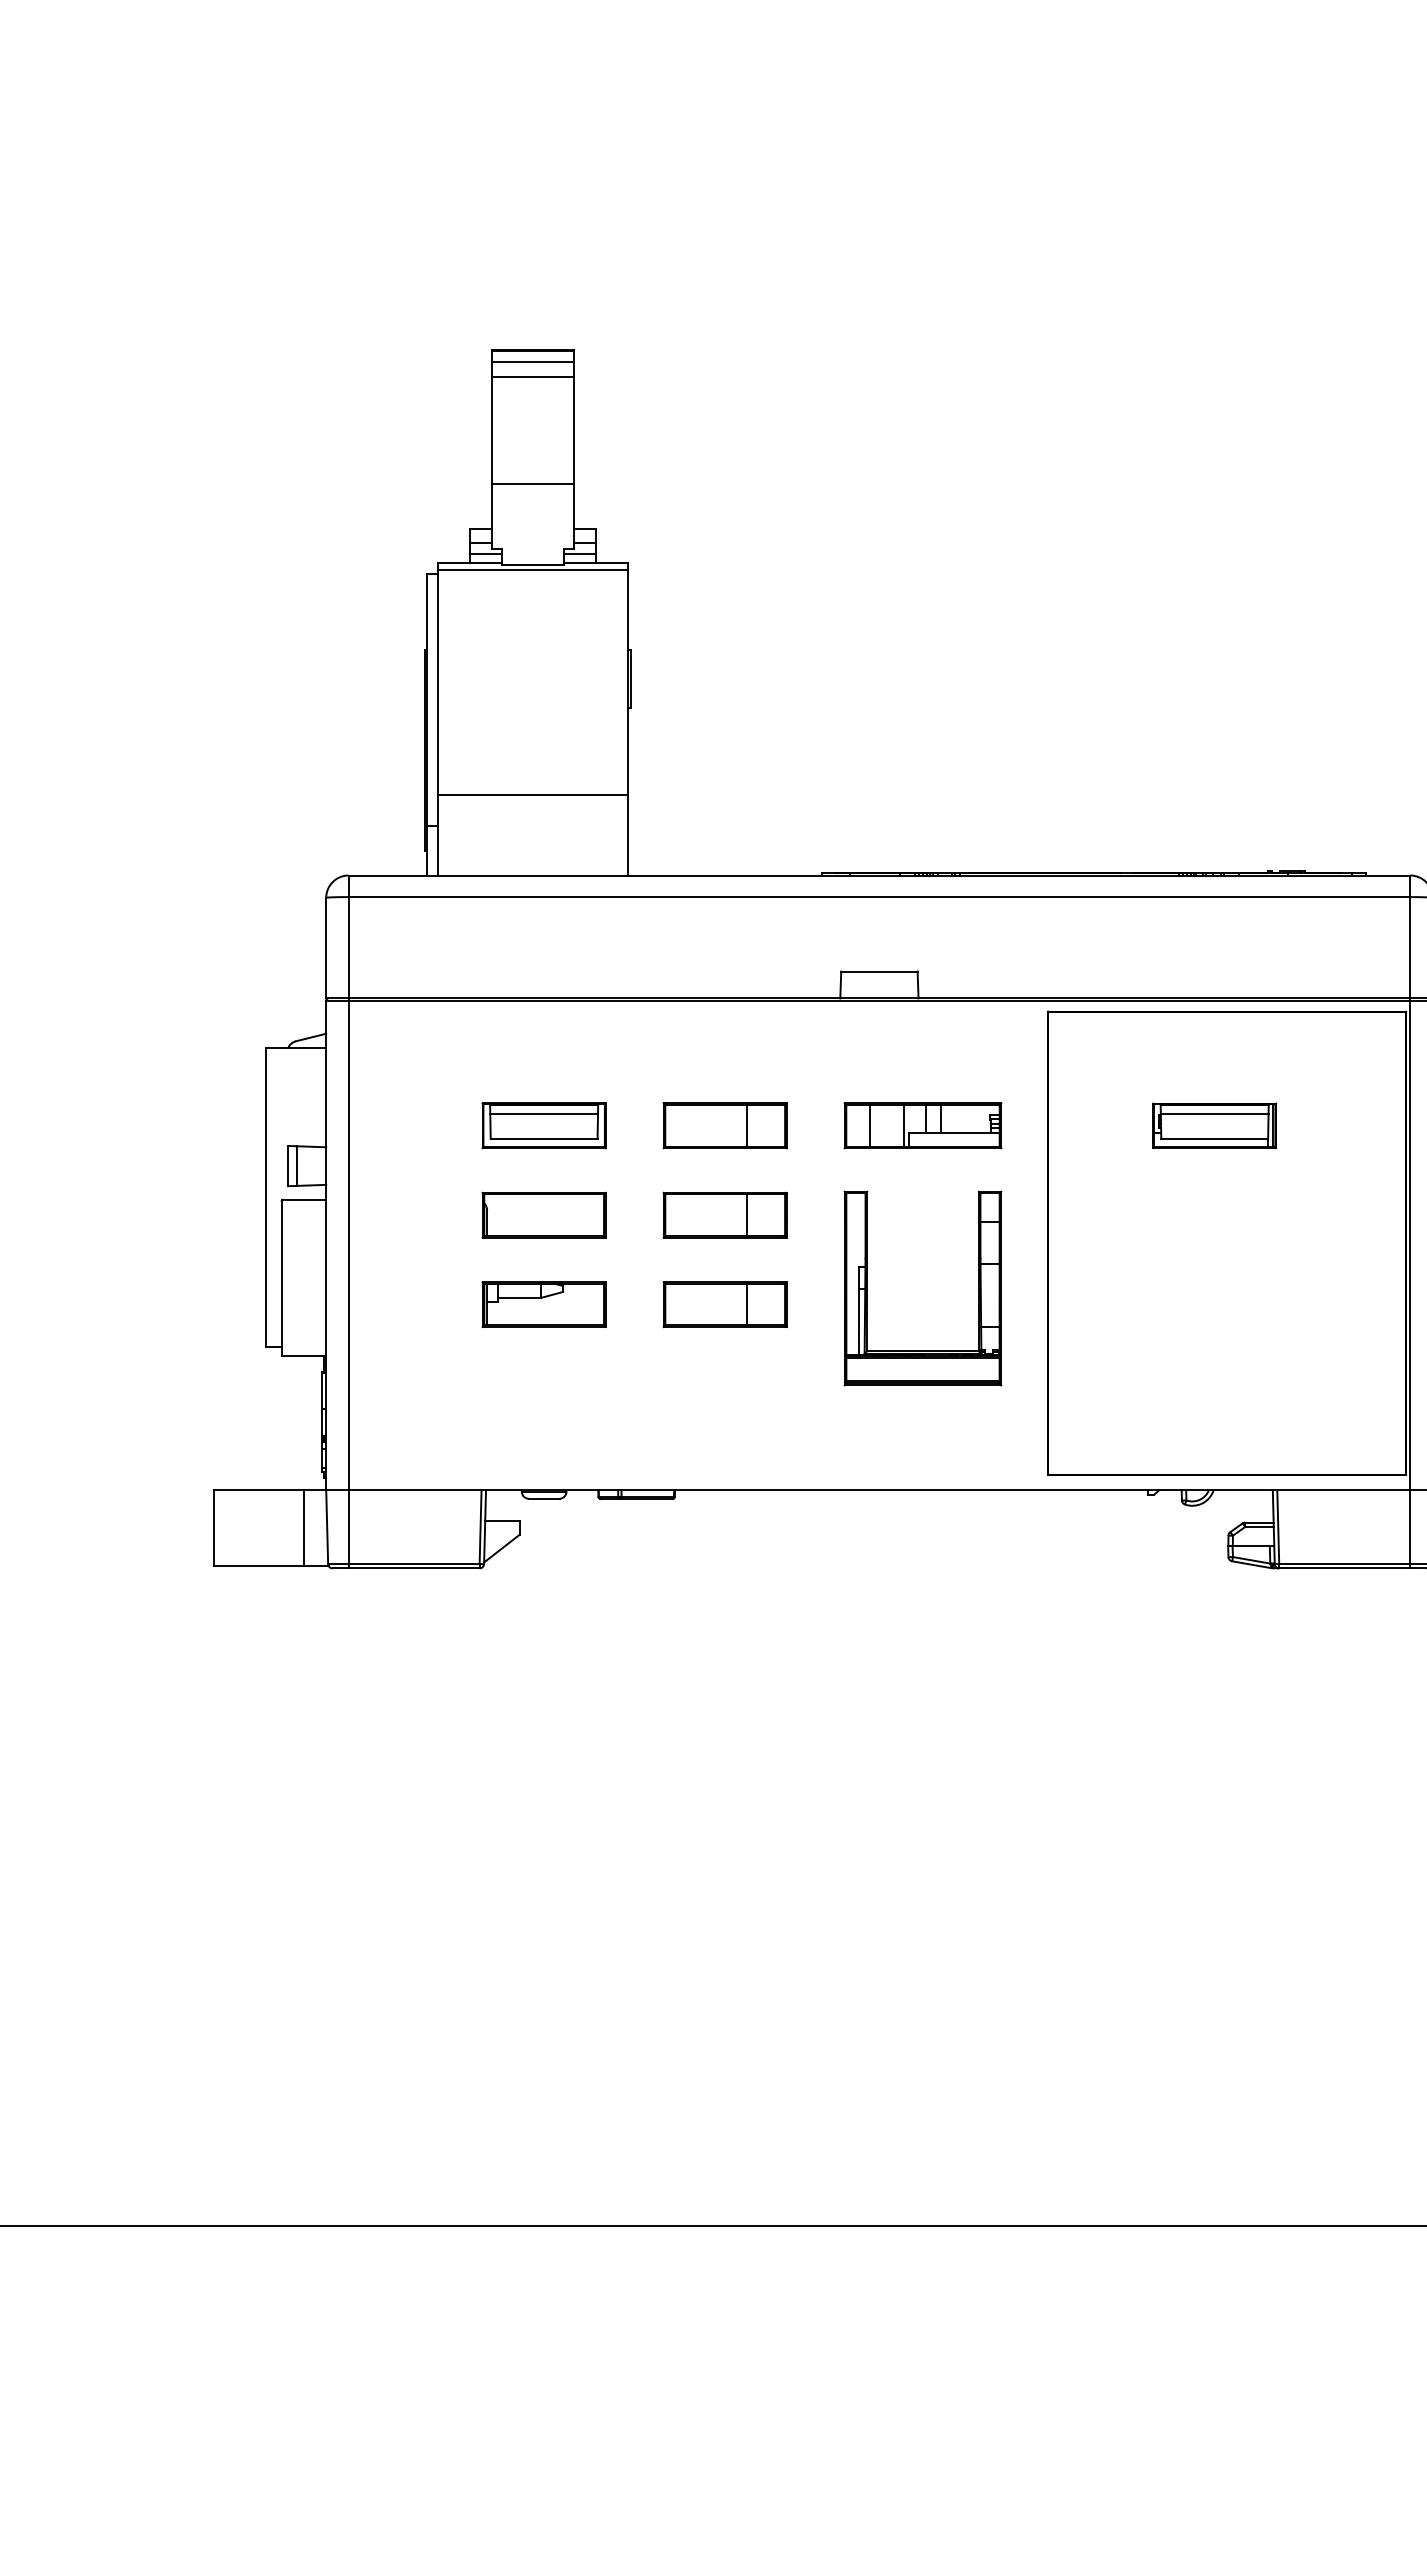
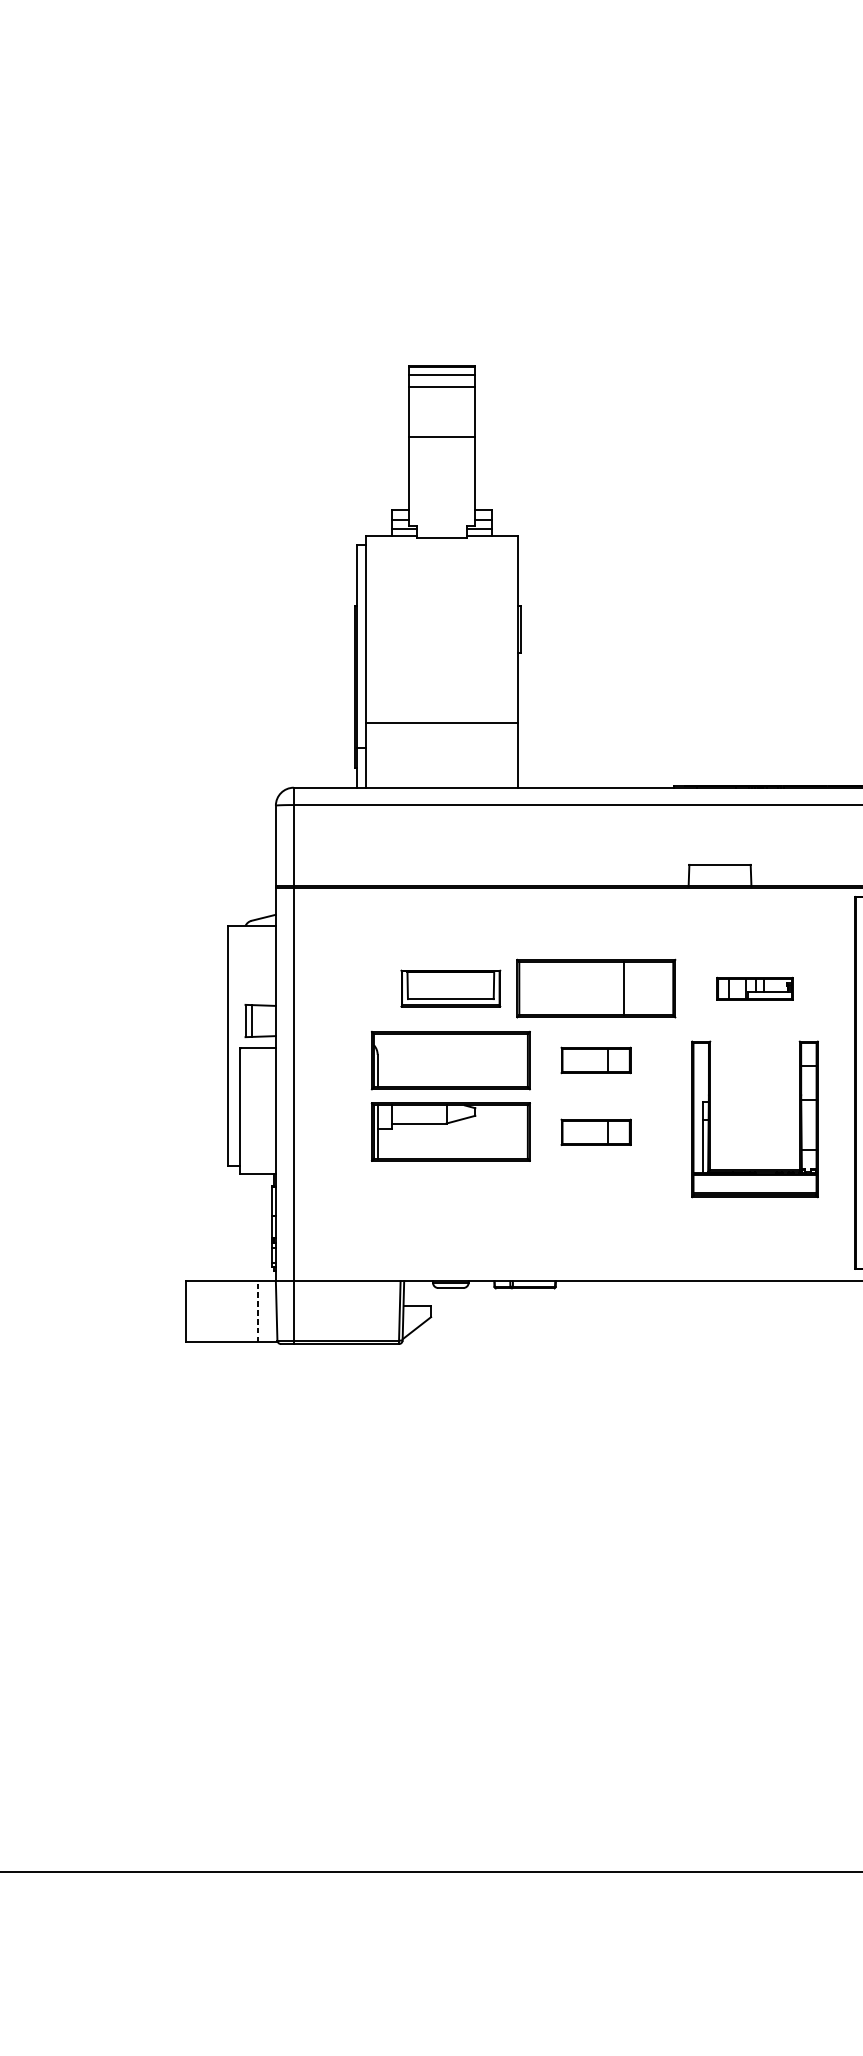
line: (532, 484) -> (441, 436), moved
line: (532, 569) -> (441, 542), removed
line: (544, 1114) -> (451, 979), removed
part: (724, 1125) -> (595, 988), size x1.6
part: (922, 1125) -> (754, 988), size x0.6
part: (543, 1214) -> (450, 1059), size x1.6
part: (724, 1214) -> (595, 1059), size x0.7
part: (543, 1304) -> (450, 1132), size x1.6
part: (724, 1304) -> (595, 1132), size x0.7
line: (303, 1528) -> (257, 1312), solid -> dashed

